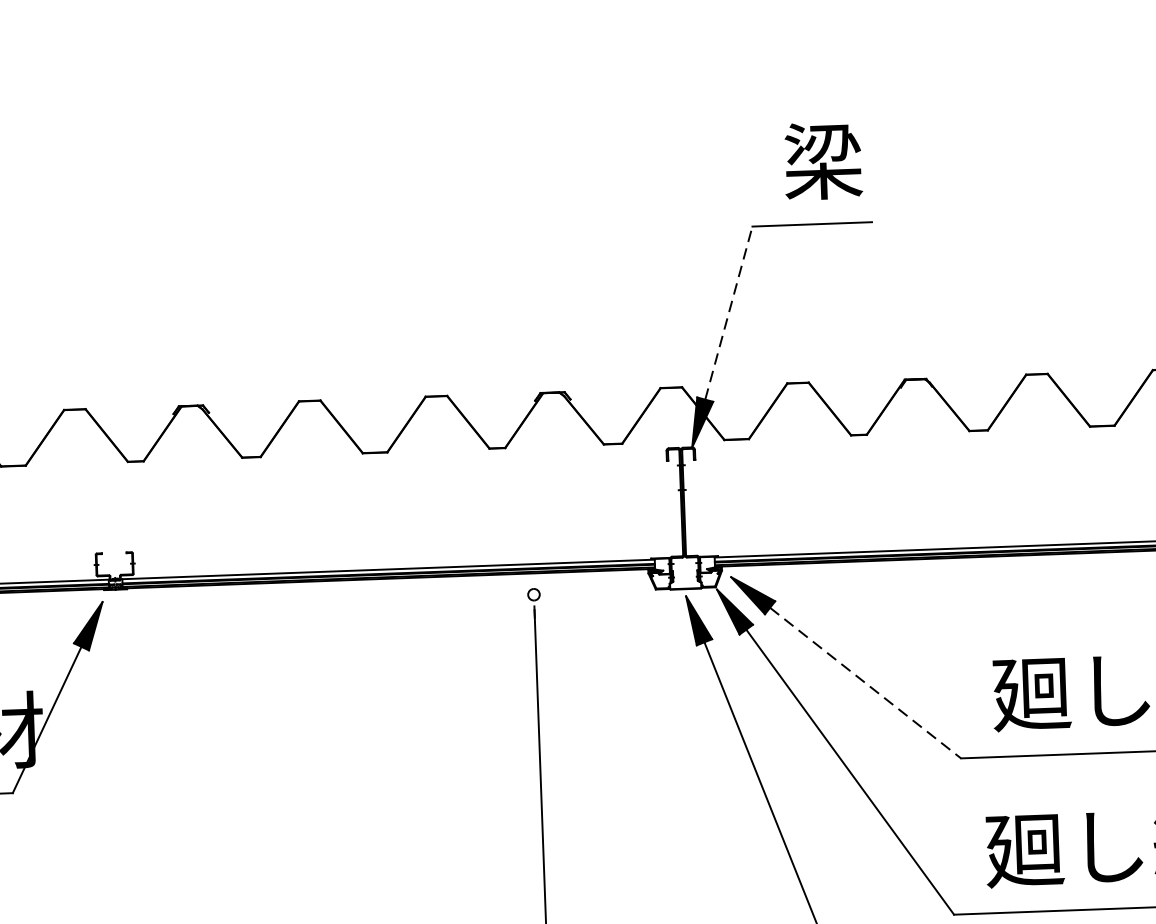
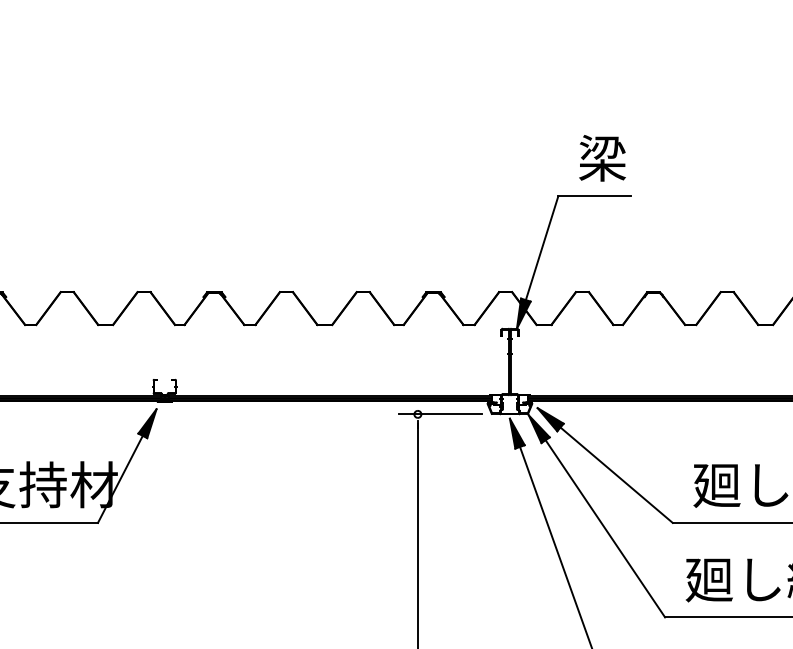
line: (729, 311) -> (542, 247), dashed -> solid
line: (571, 593) -> (440, 414), added
line: (865, 683) -> (616, 475), dashed -> solid

